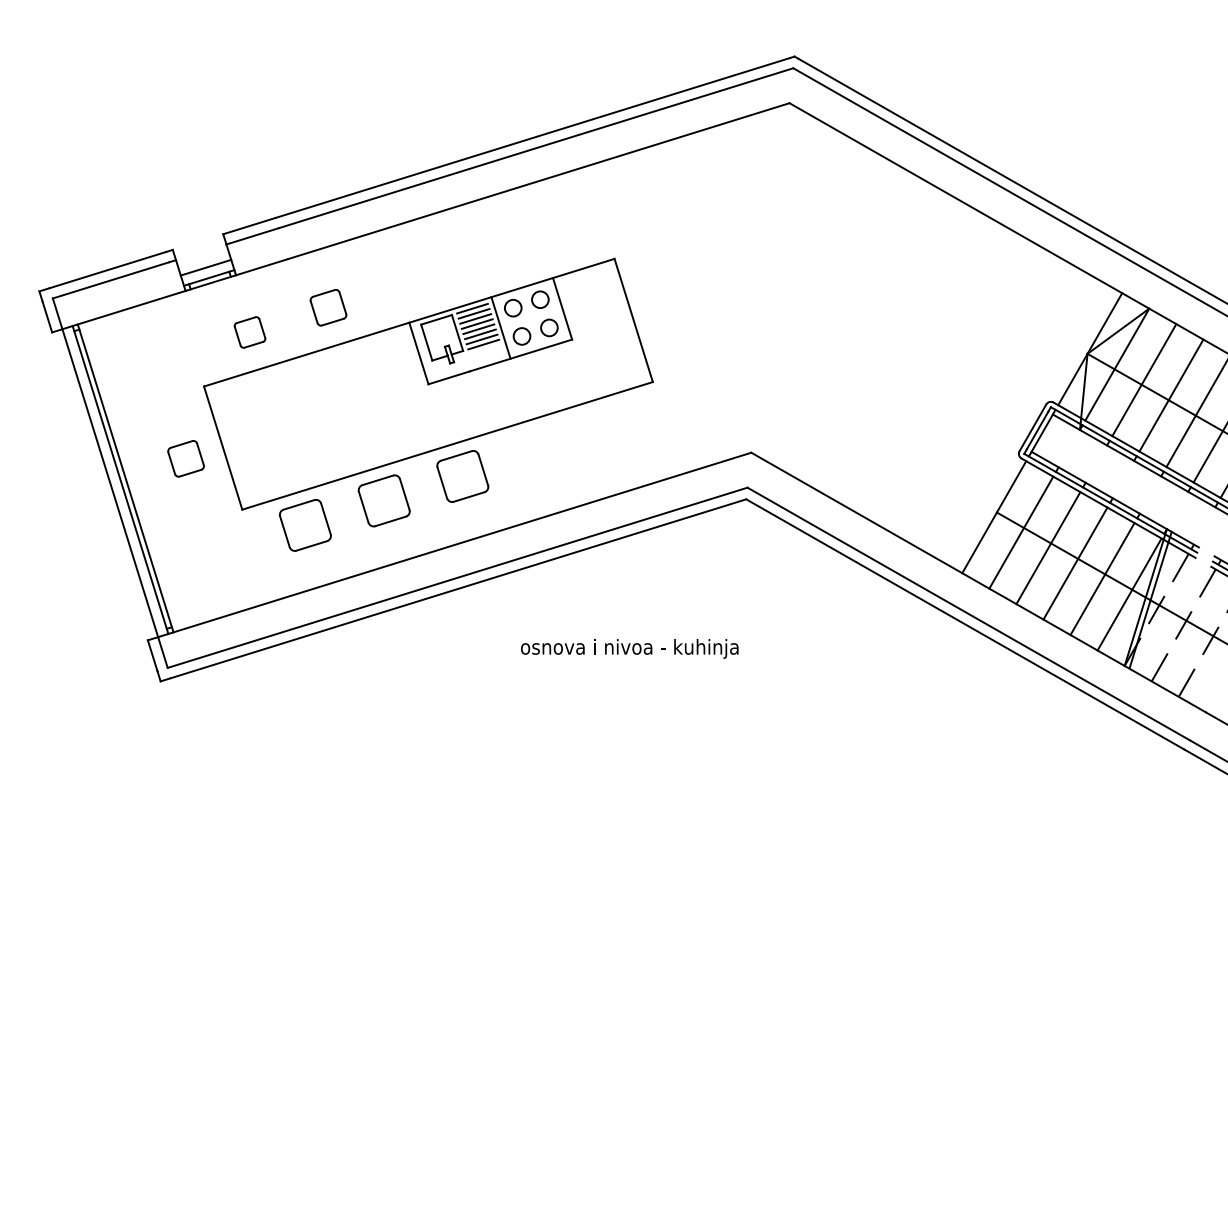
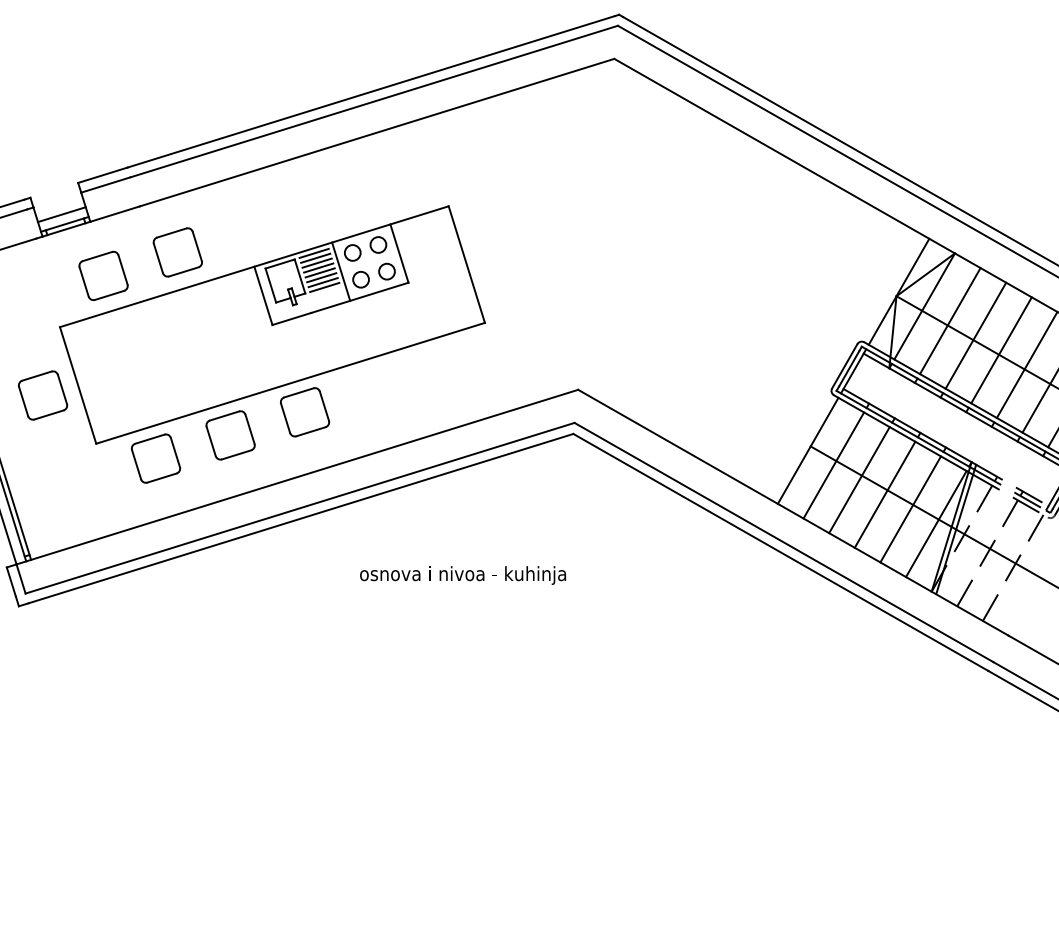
part: (328, 307) -> (177, 252), size x1.43
part: (249, 332) -> (103, 275), size x1.67
part: (185, 458) -> (42, 395), size x1.43

